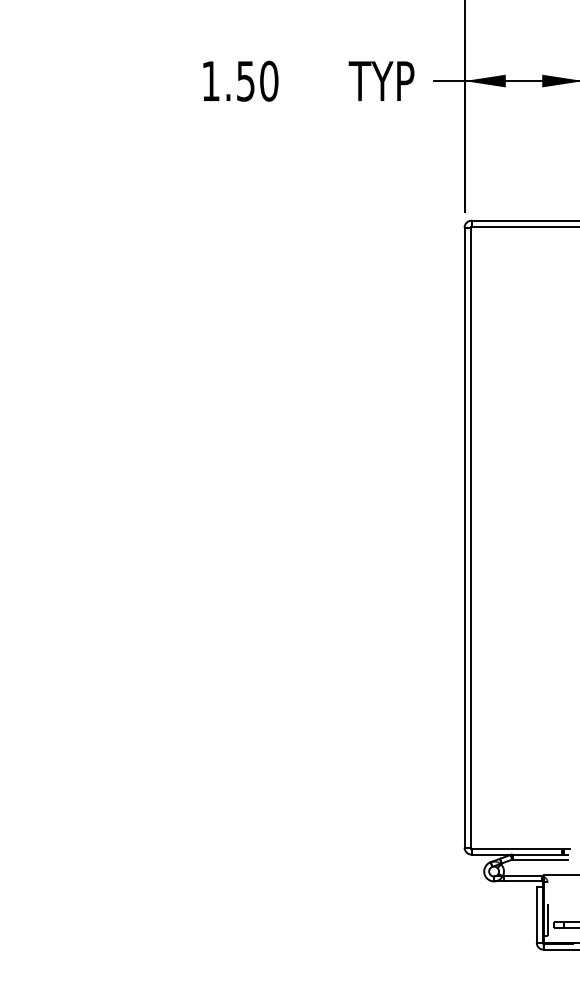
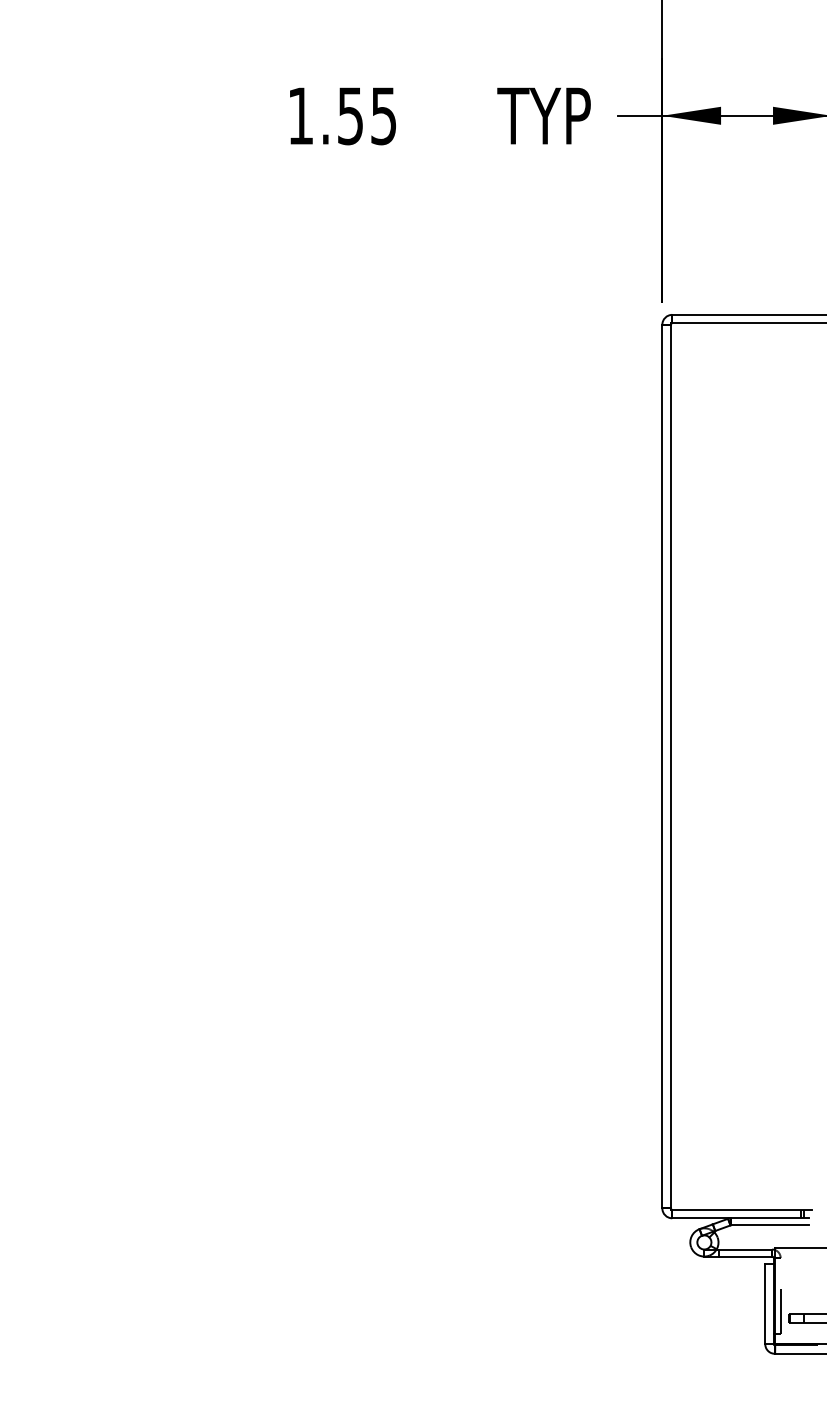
text: (268, 80) -> (383, 115), 1.50 -> 1.55

